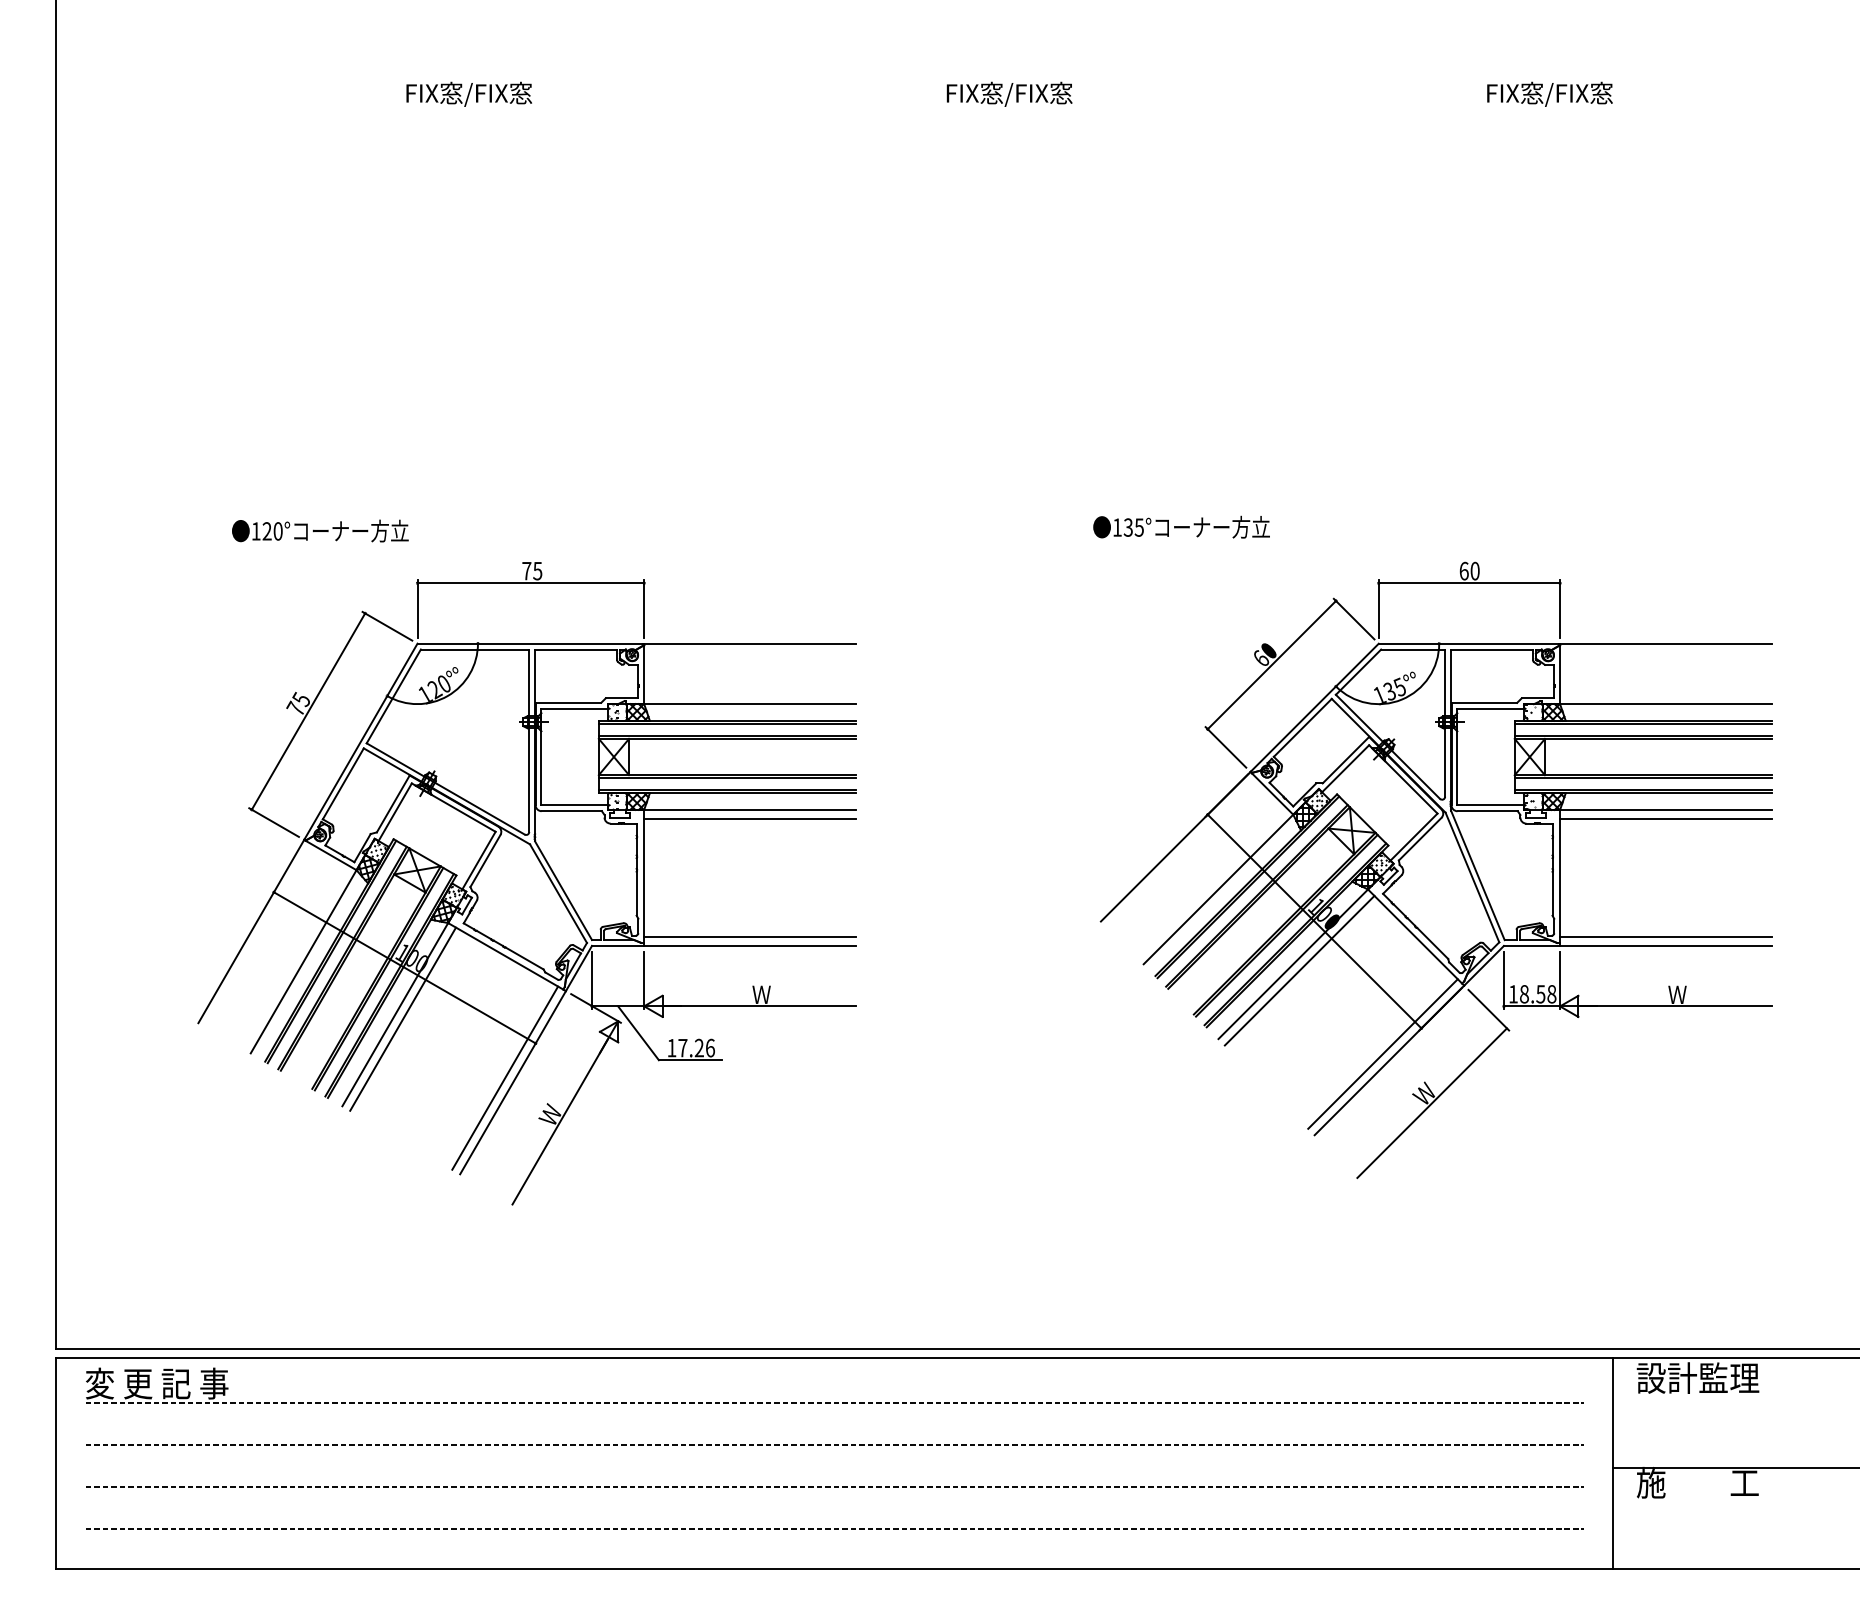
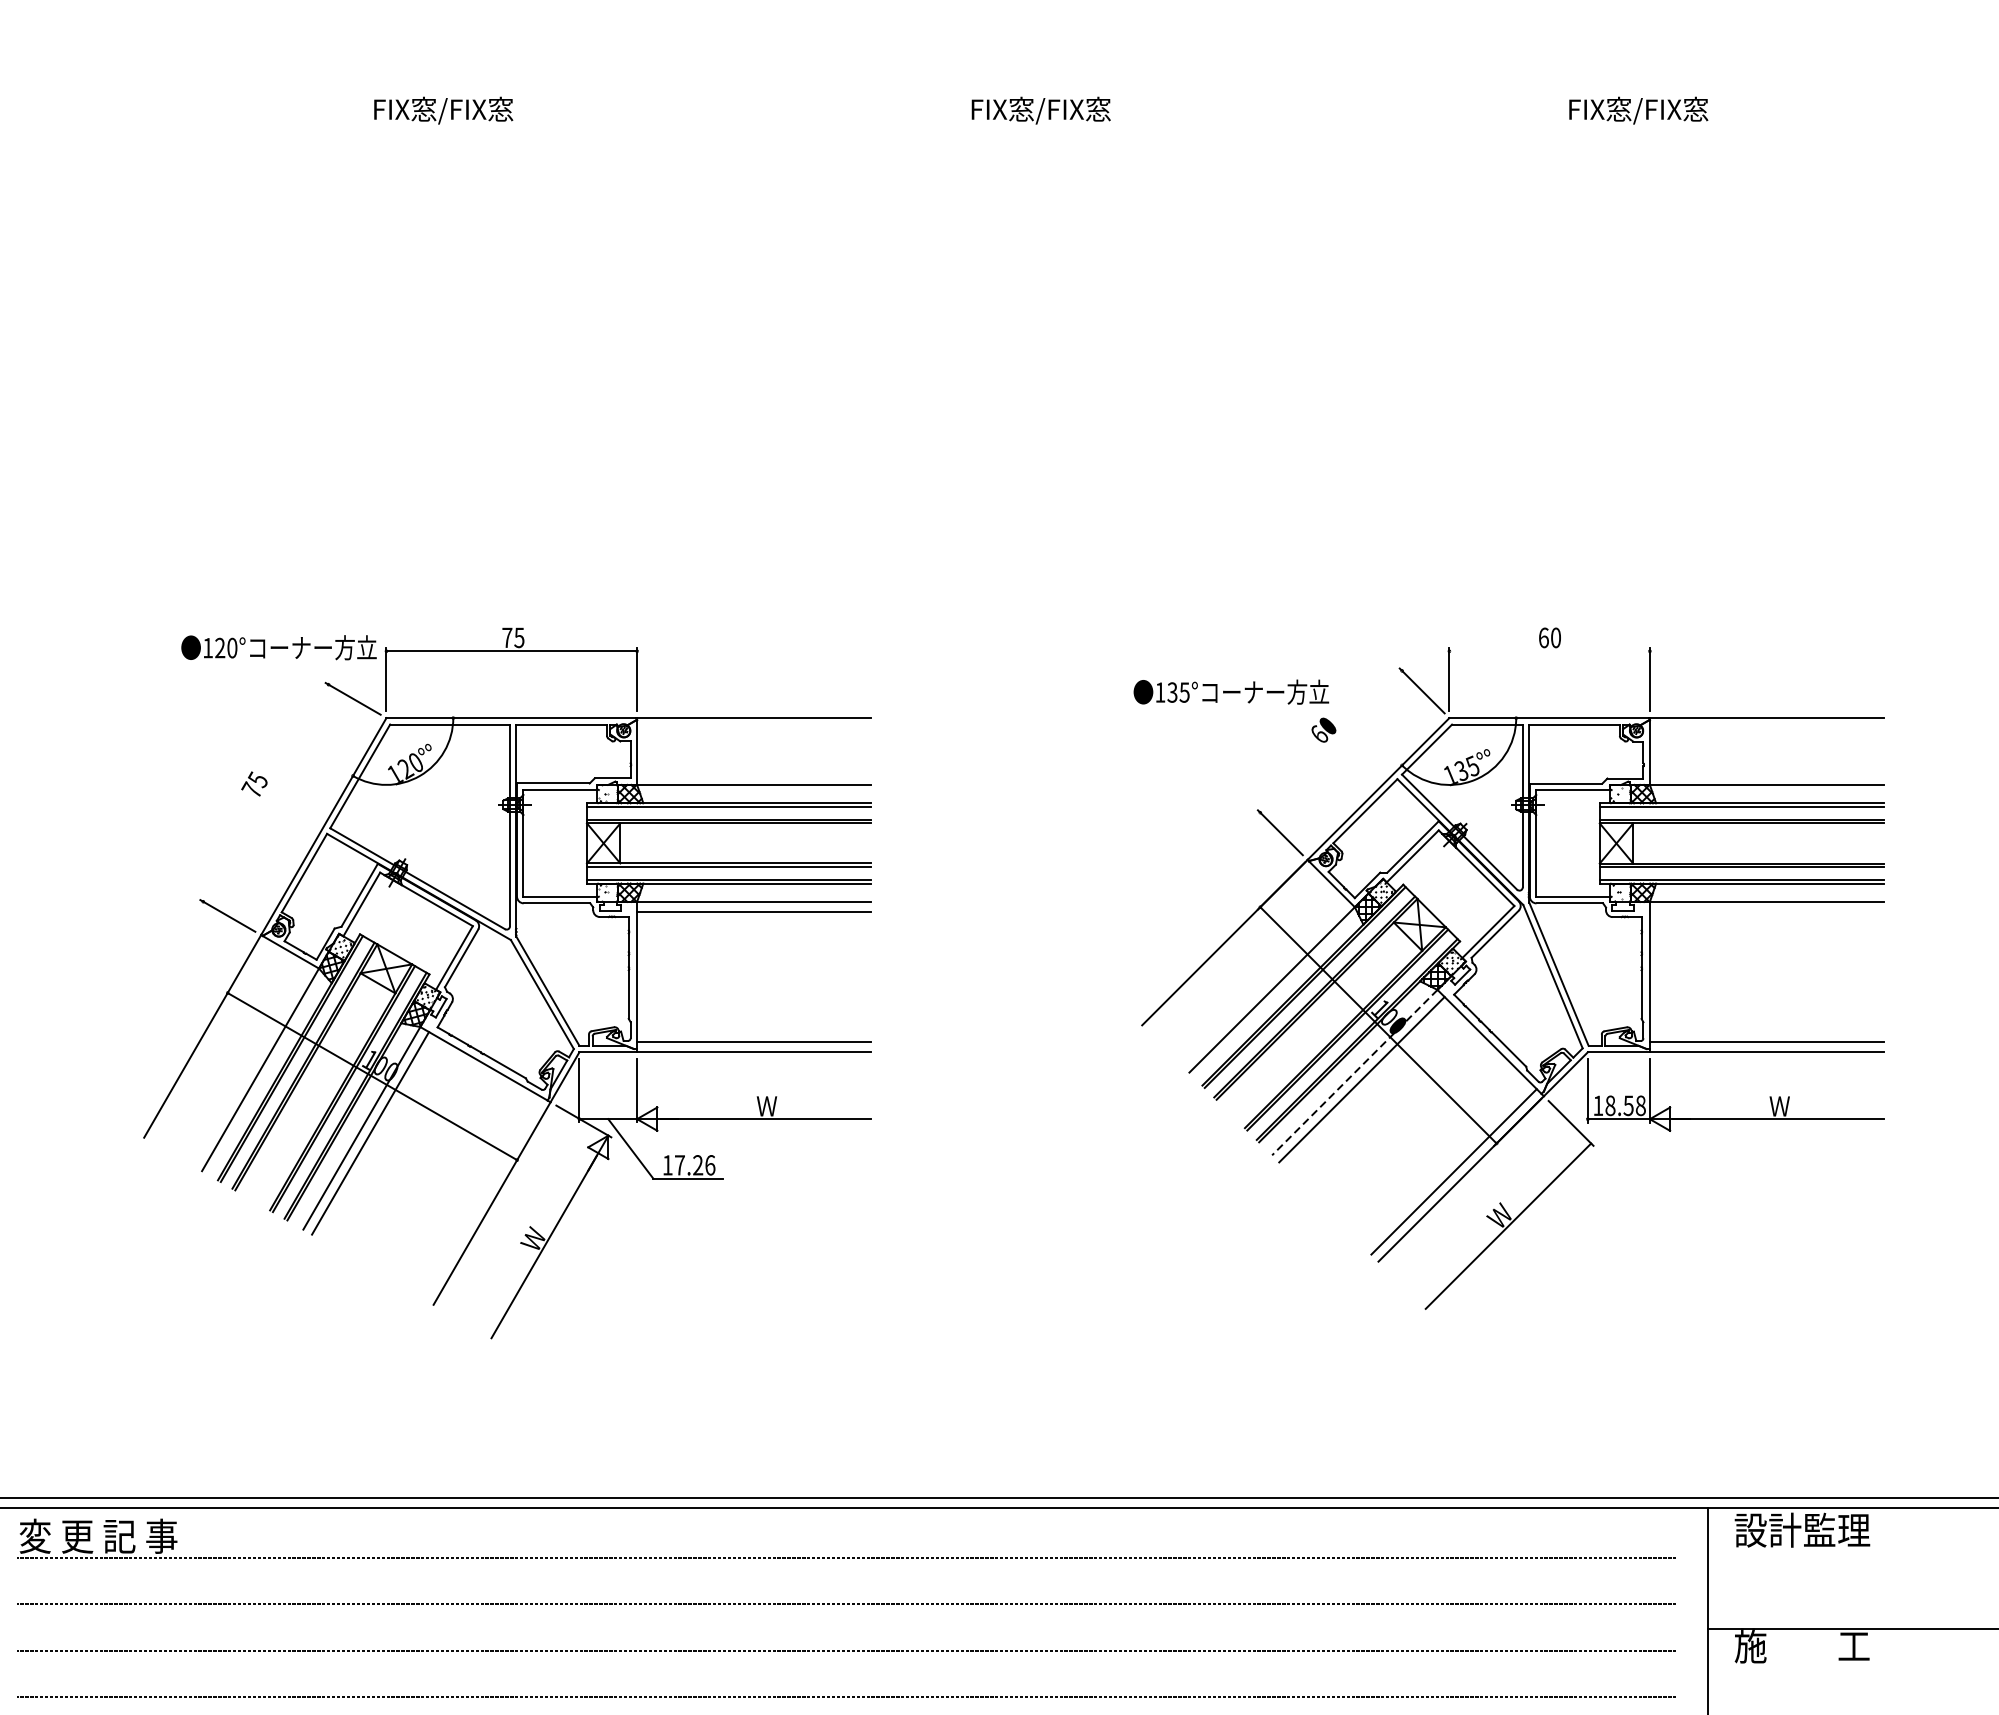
text: (1181, 526) -> (1231, 691), moved
text: (320, 530) -> (279, 647), moved
line: (1469, 583) -> (1549, 651), removed
line: (1271, 665) -> (1330, 742), removed
line: (308, 711) -> (265, 793), removed
line: (1665, 819) -> (1766, 912), removed
line: (1293, 964) -> (1355, 1072), solid -> dashed
line: (505, 1077) -> (483, 1197), removed

